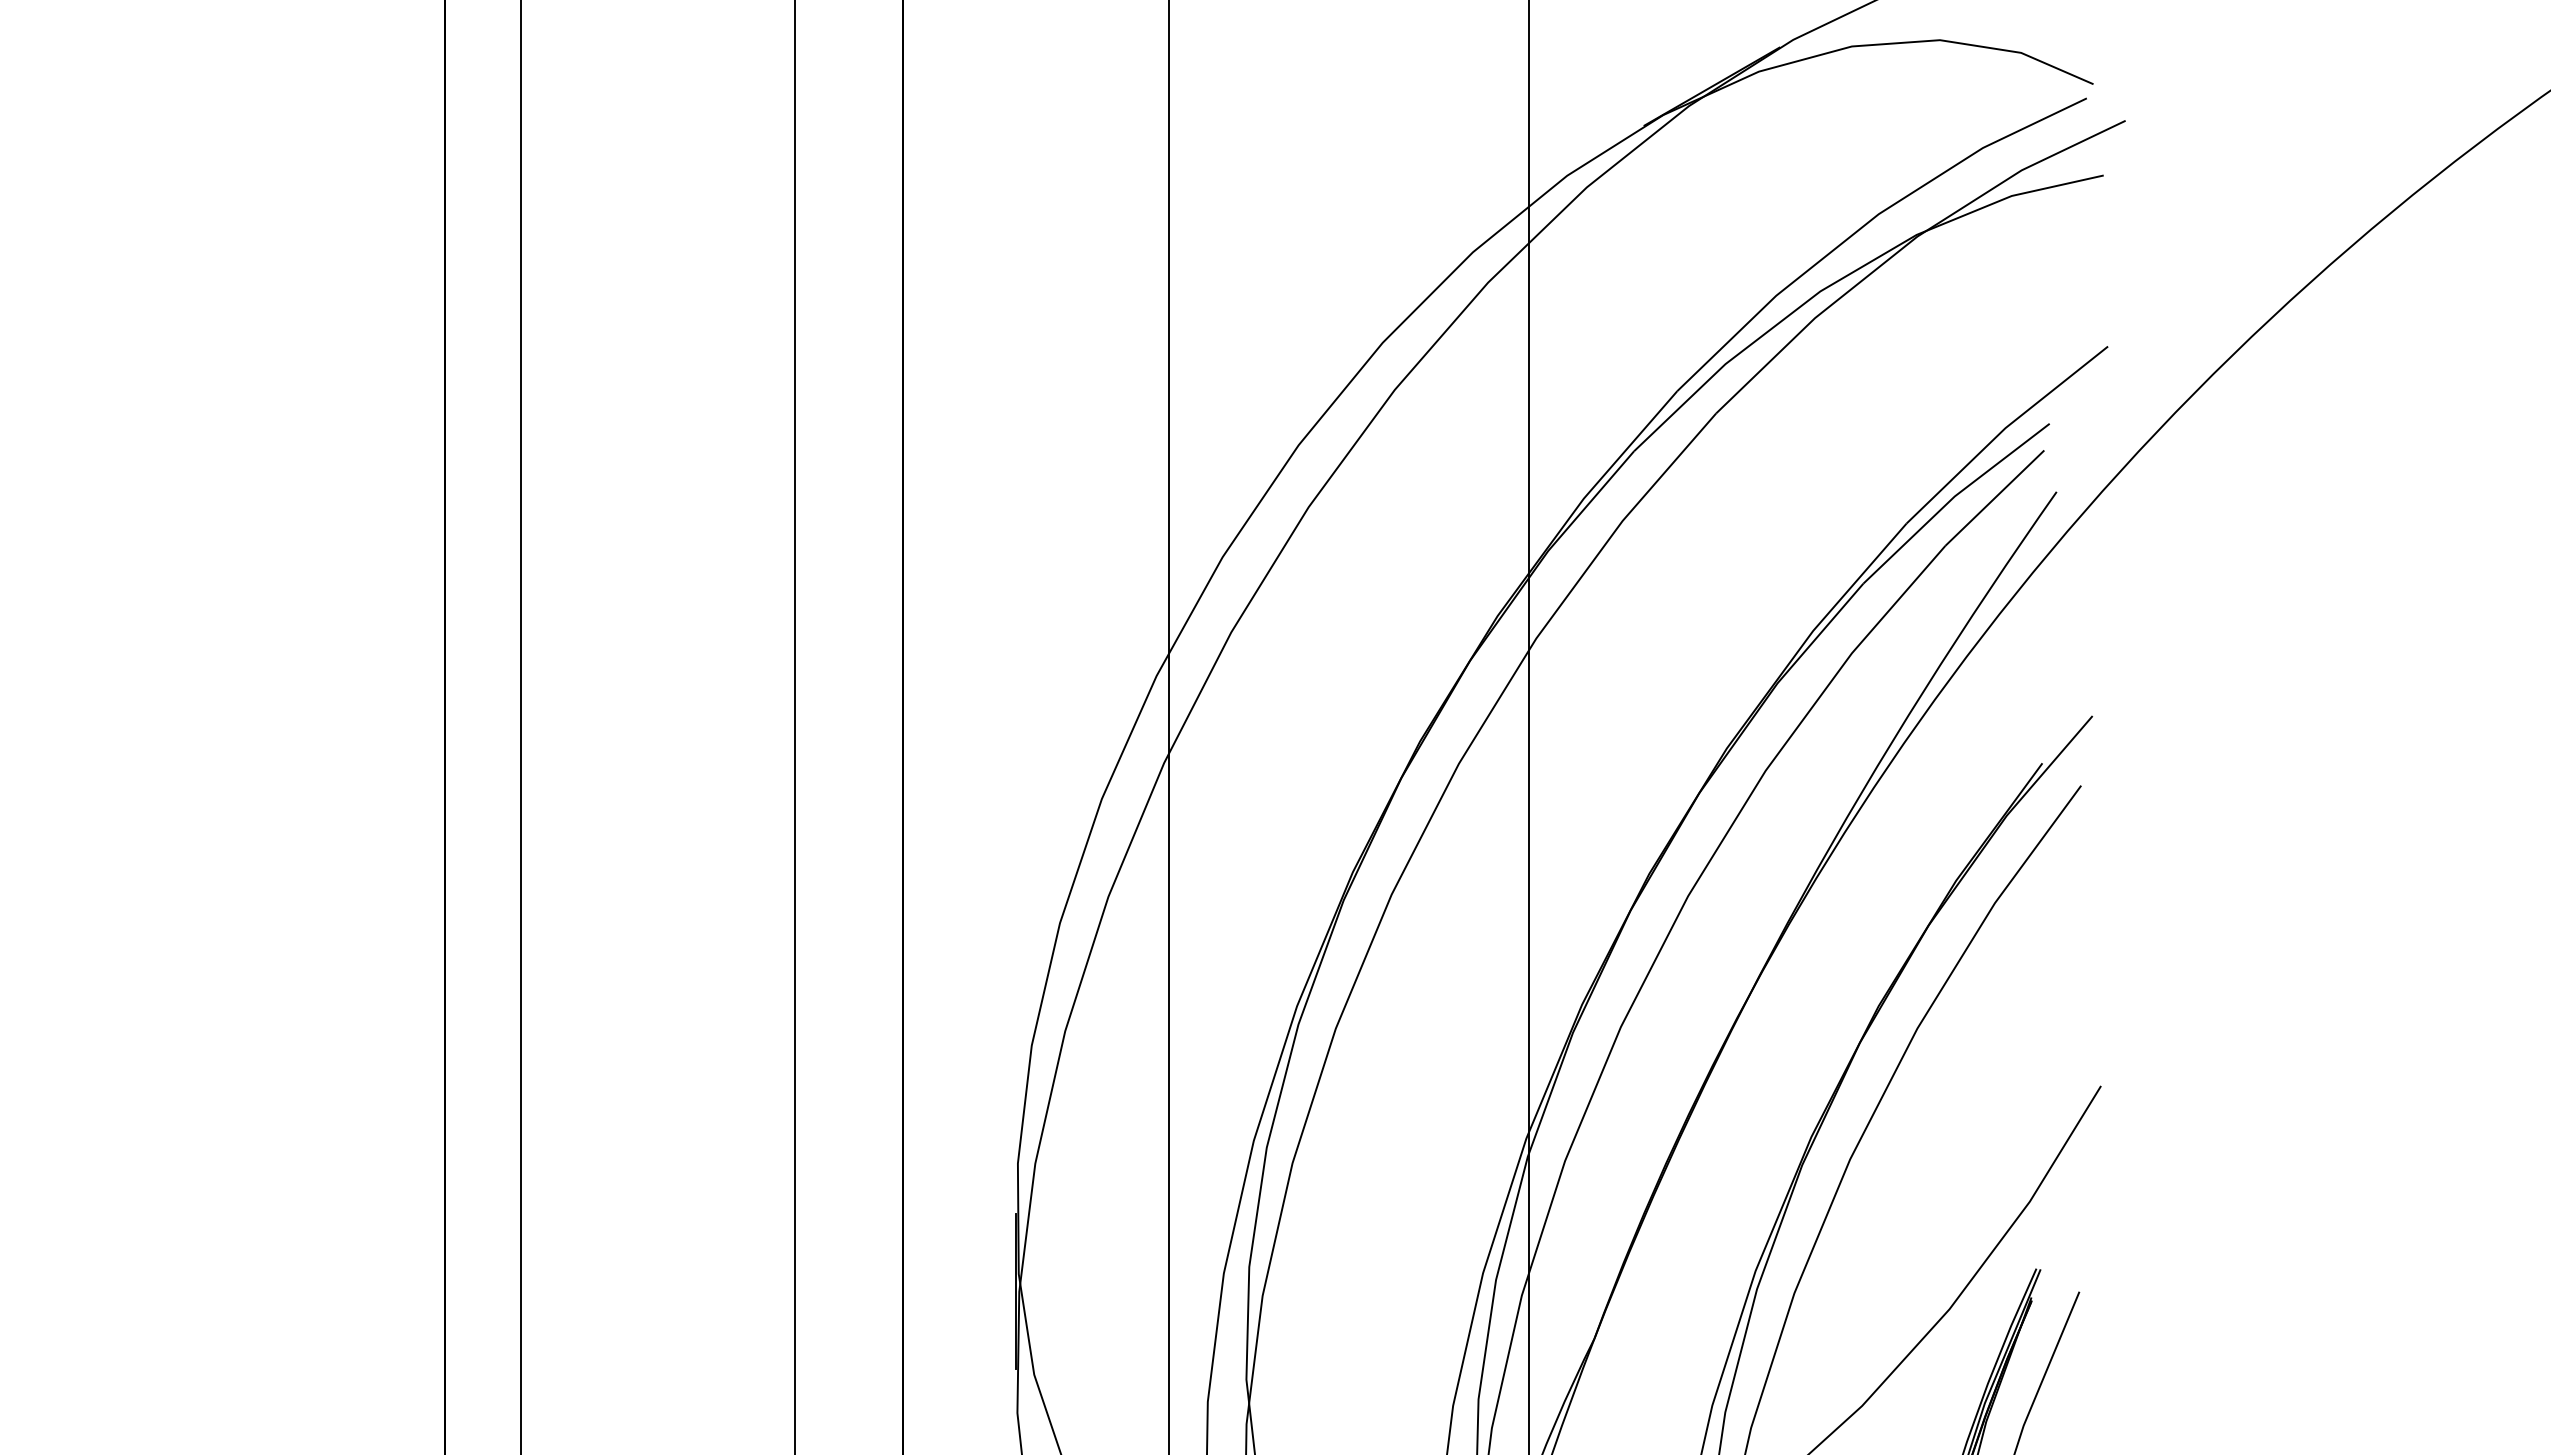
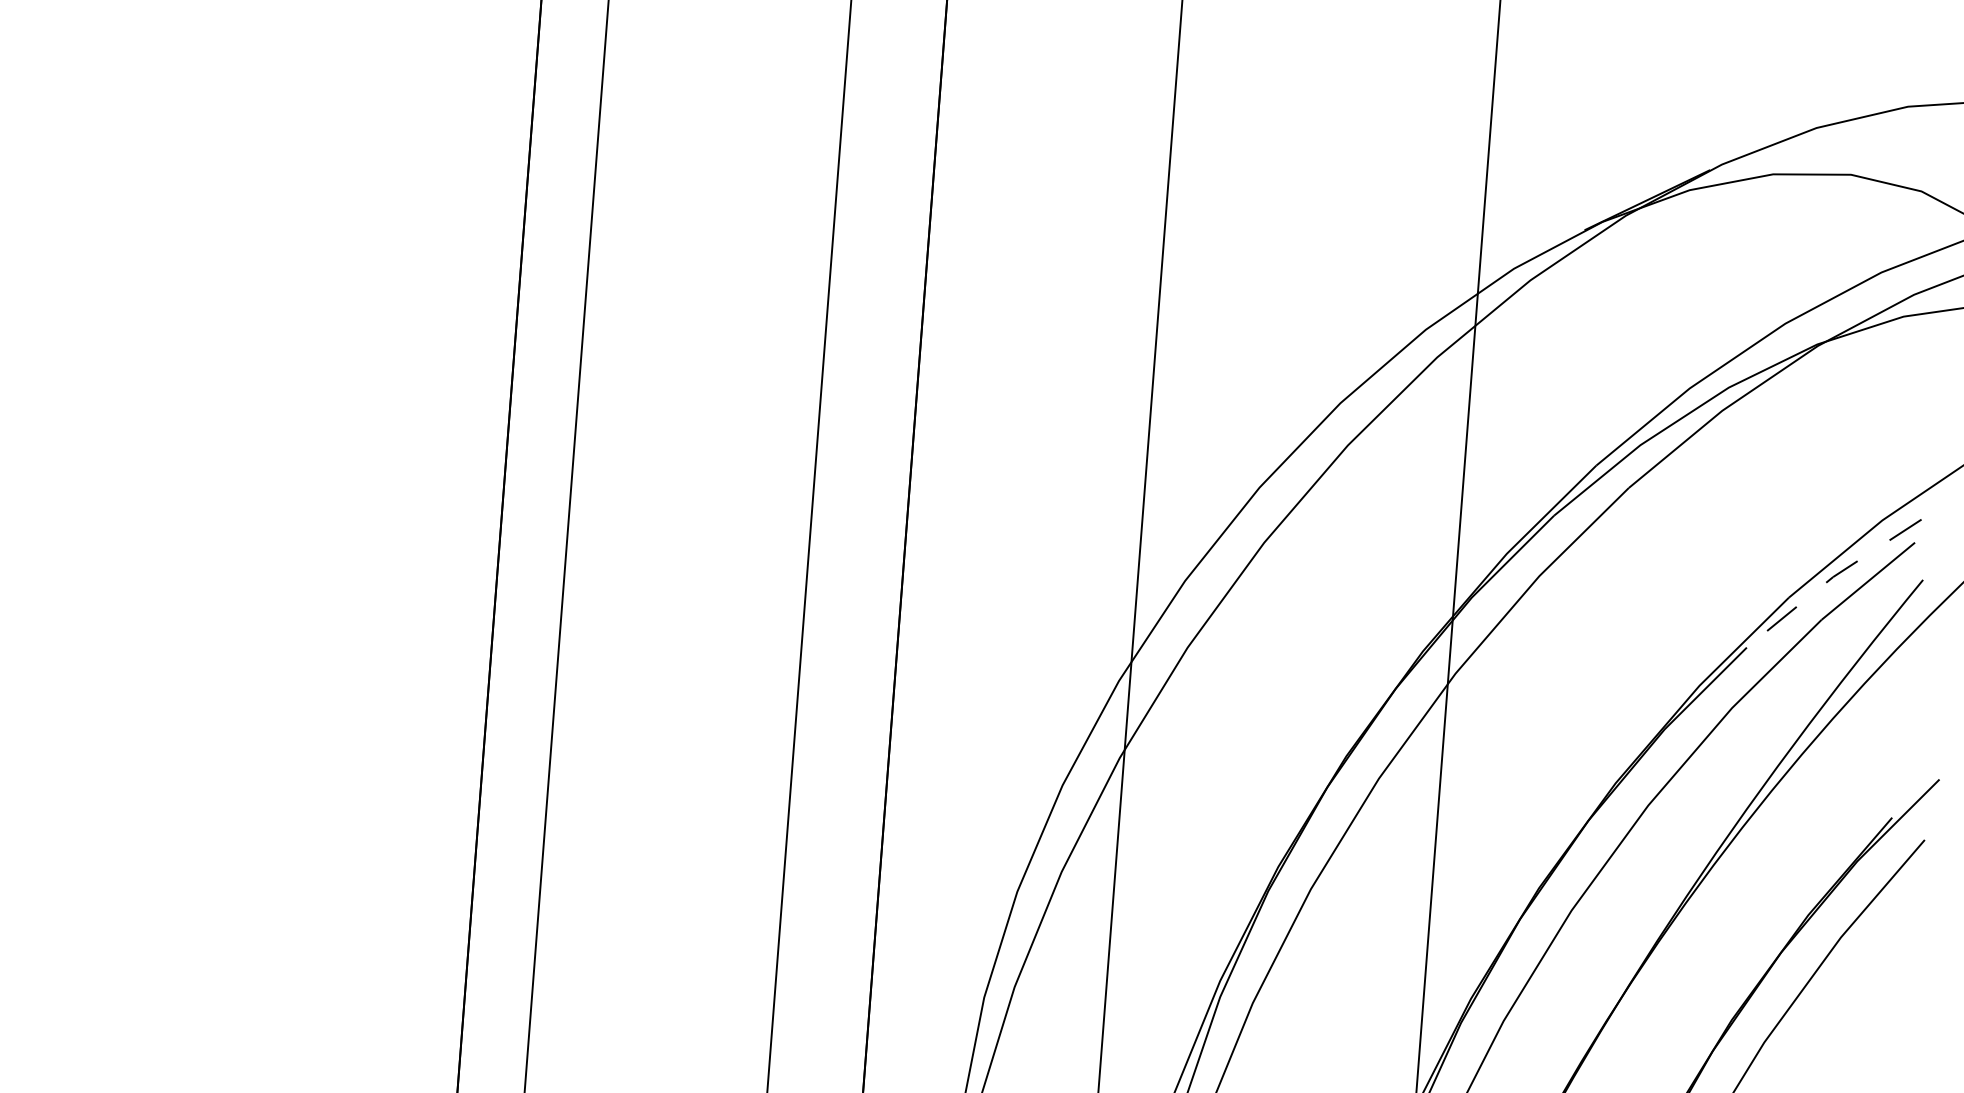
line: (1952, 498) -> (1831, 578), solid -> dashed

